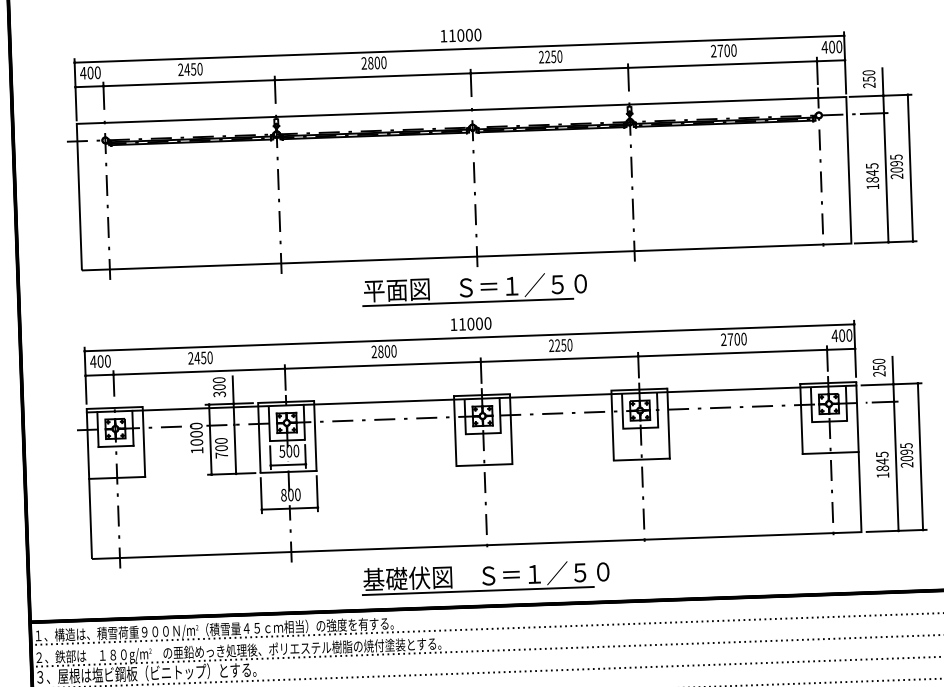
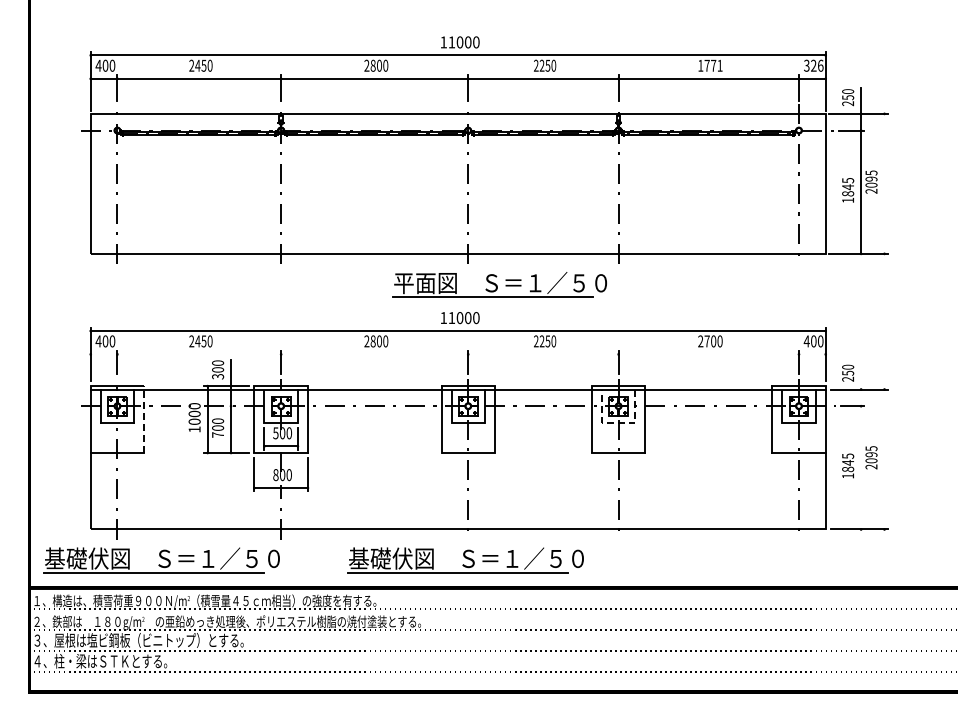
text: (831, 46) -> (813, 65), 400 -> 326
text: (723, 50) -> (710, 65), 2700 -> 1771
line: (910, 167) -> (884, 183), removed
part: (474, 288) -> (499, 284), moved
line: (469, 362) -> (457, 354), removed
line: (640, 427) -> (618, 422), solid -> dashed
line: (144, 441) -> (144, 419), solid -> dashed
line: (895, 443) -> (861, 446), removed
line: (920, 456) -> (884, 459), removed
part: (167, 588) -> (161, 560), added

